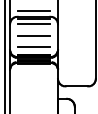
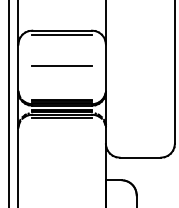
line: (33, 11) -> (61, 21), removed
line: (33, 24) -> (61, 44), removed
line: (33, 46) -> (61, 84), removed

